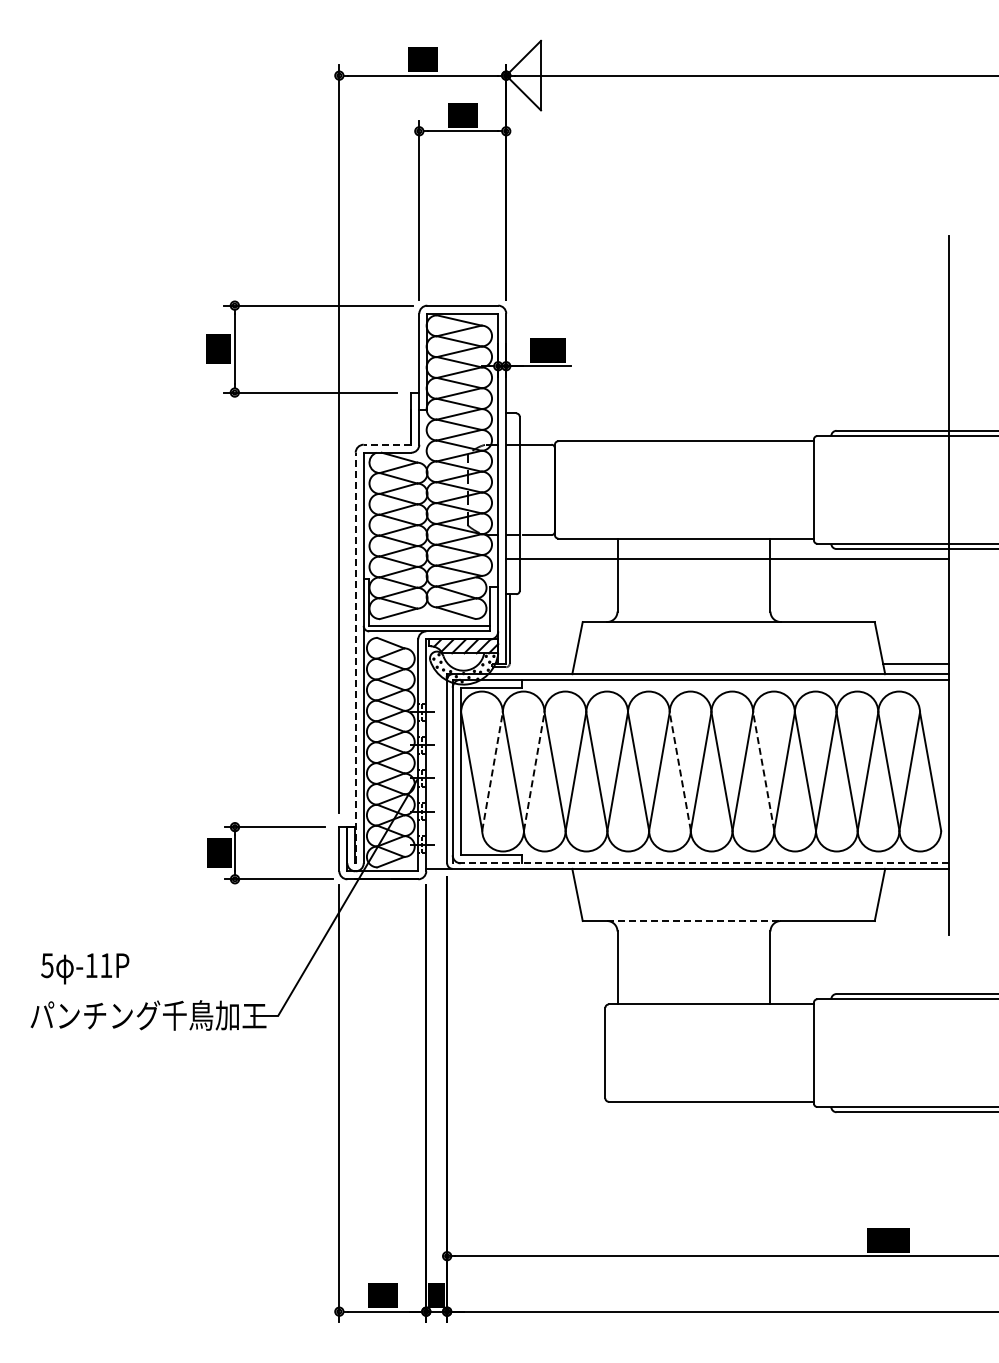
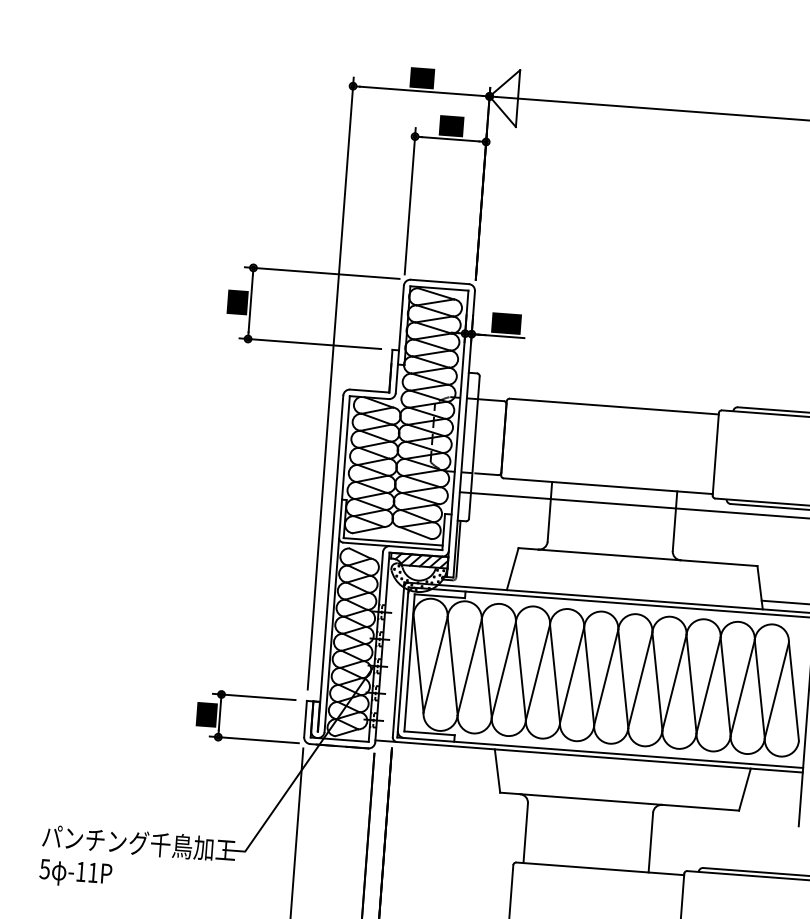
line: (387, 444) -> (369, 390), dashed -> solid
line: (355, 657) -> (330, 563), dashed -> solid
line: (492, 771) -> (435, 664), dashed -> solid
line: (534, 771) -> (469, 667), dashed -> solid
line: (680, 771) -> (589, 676), dashed -> solid
line: (763, 771) -> (657, 681), dashed -> solid
line: (700, 863) -> (600, 752), dashed -> solid
line: (693, 921) -> (590, 799), dashed -> solid
text: (85, 968) -> (75, 873), moved

